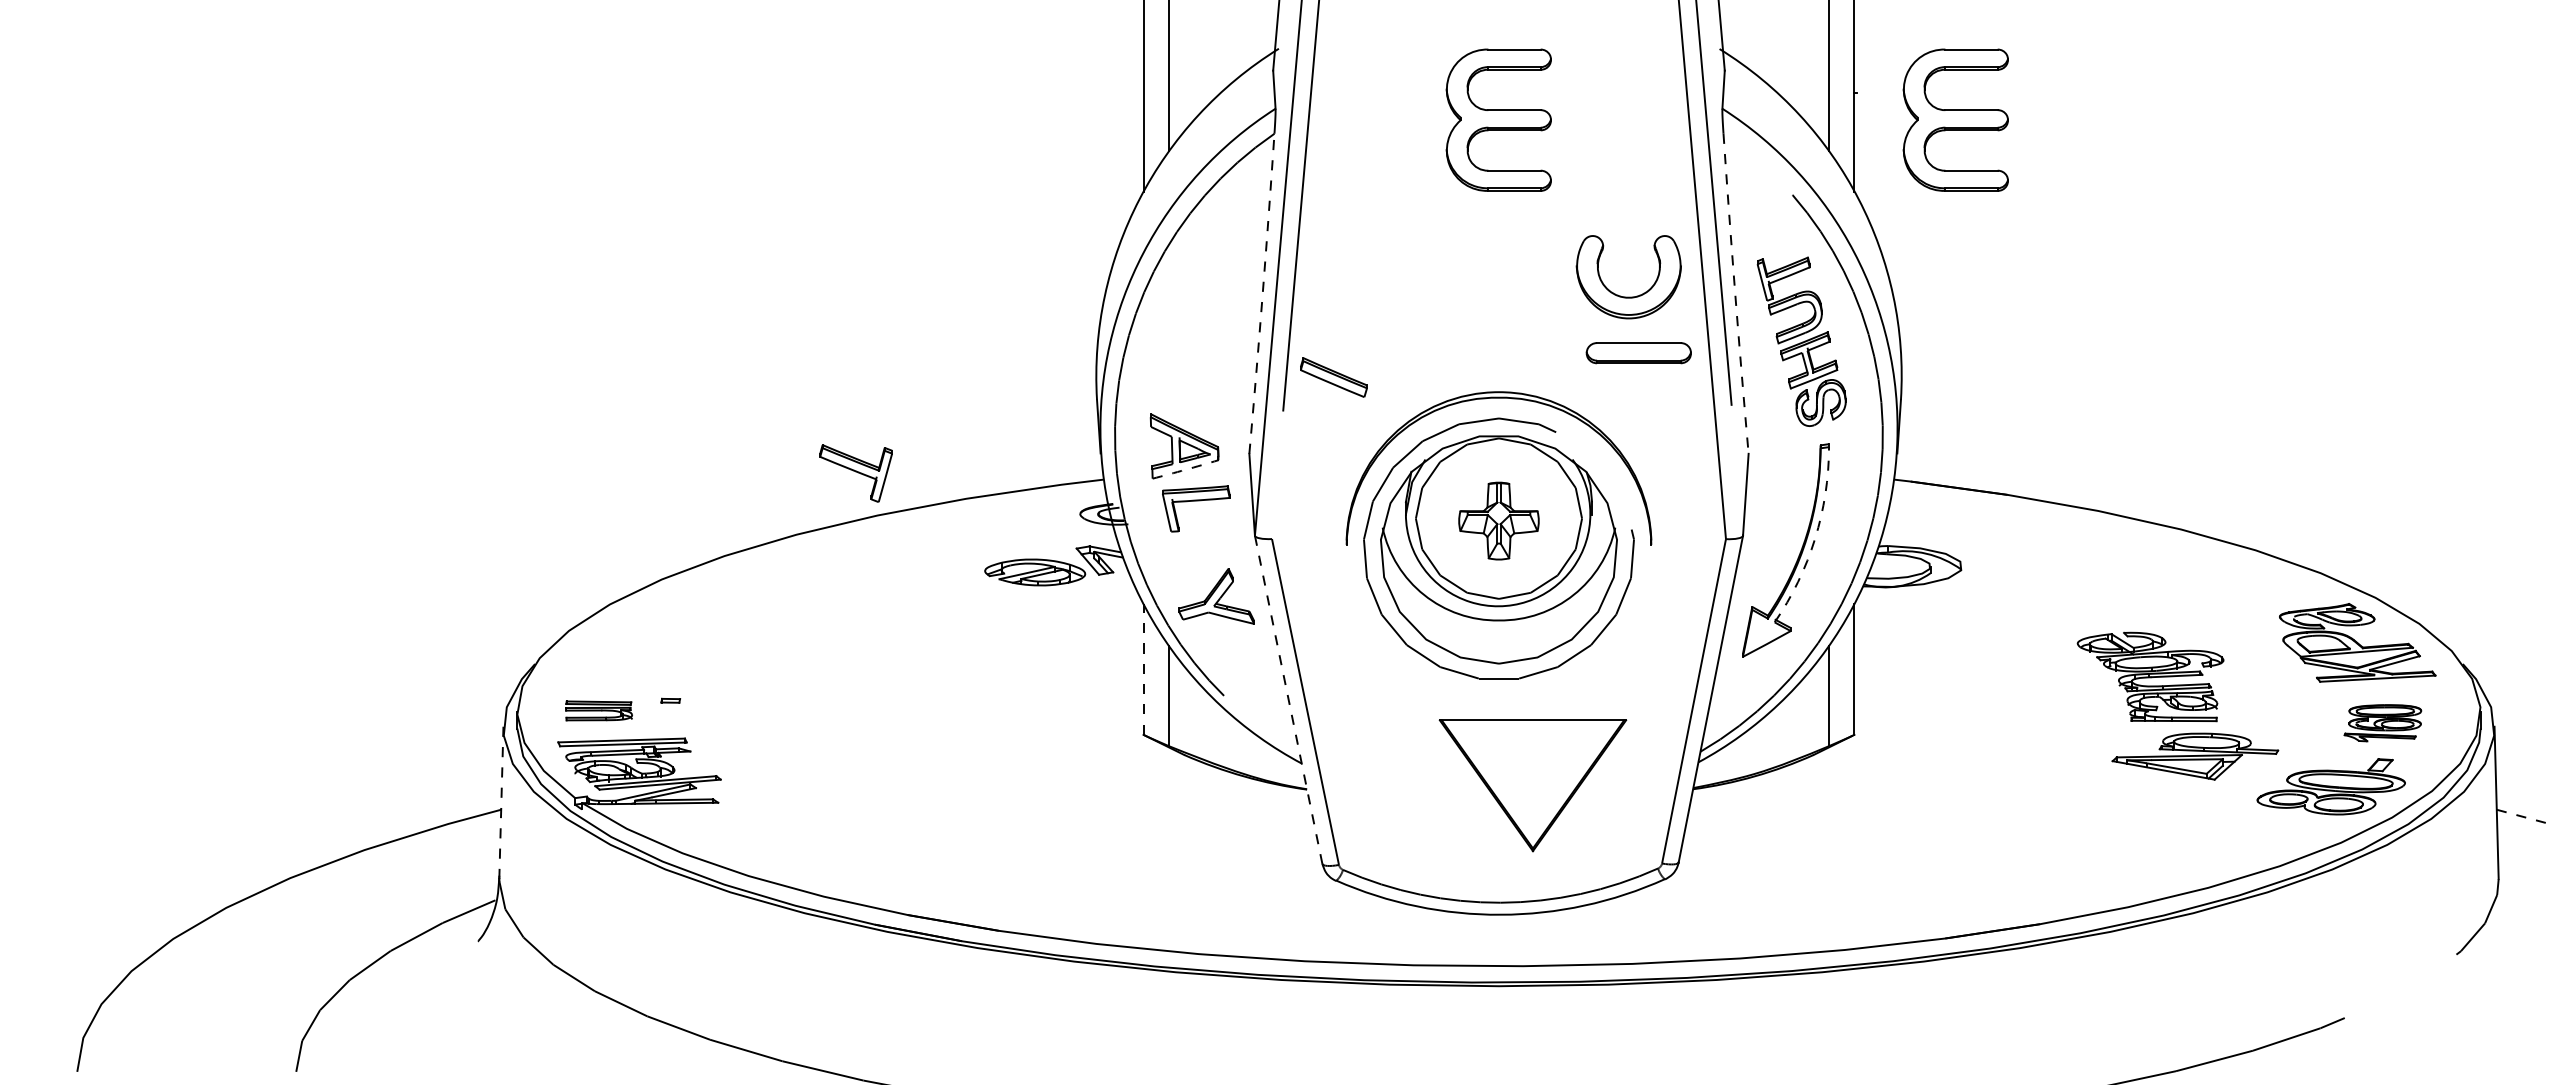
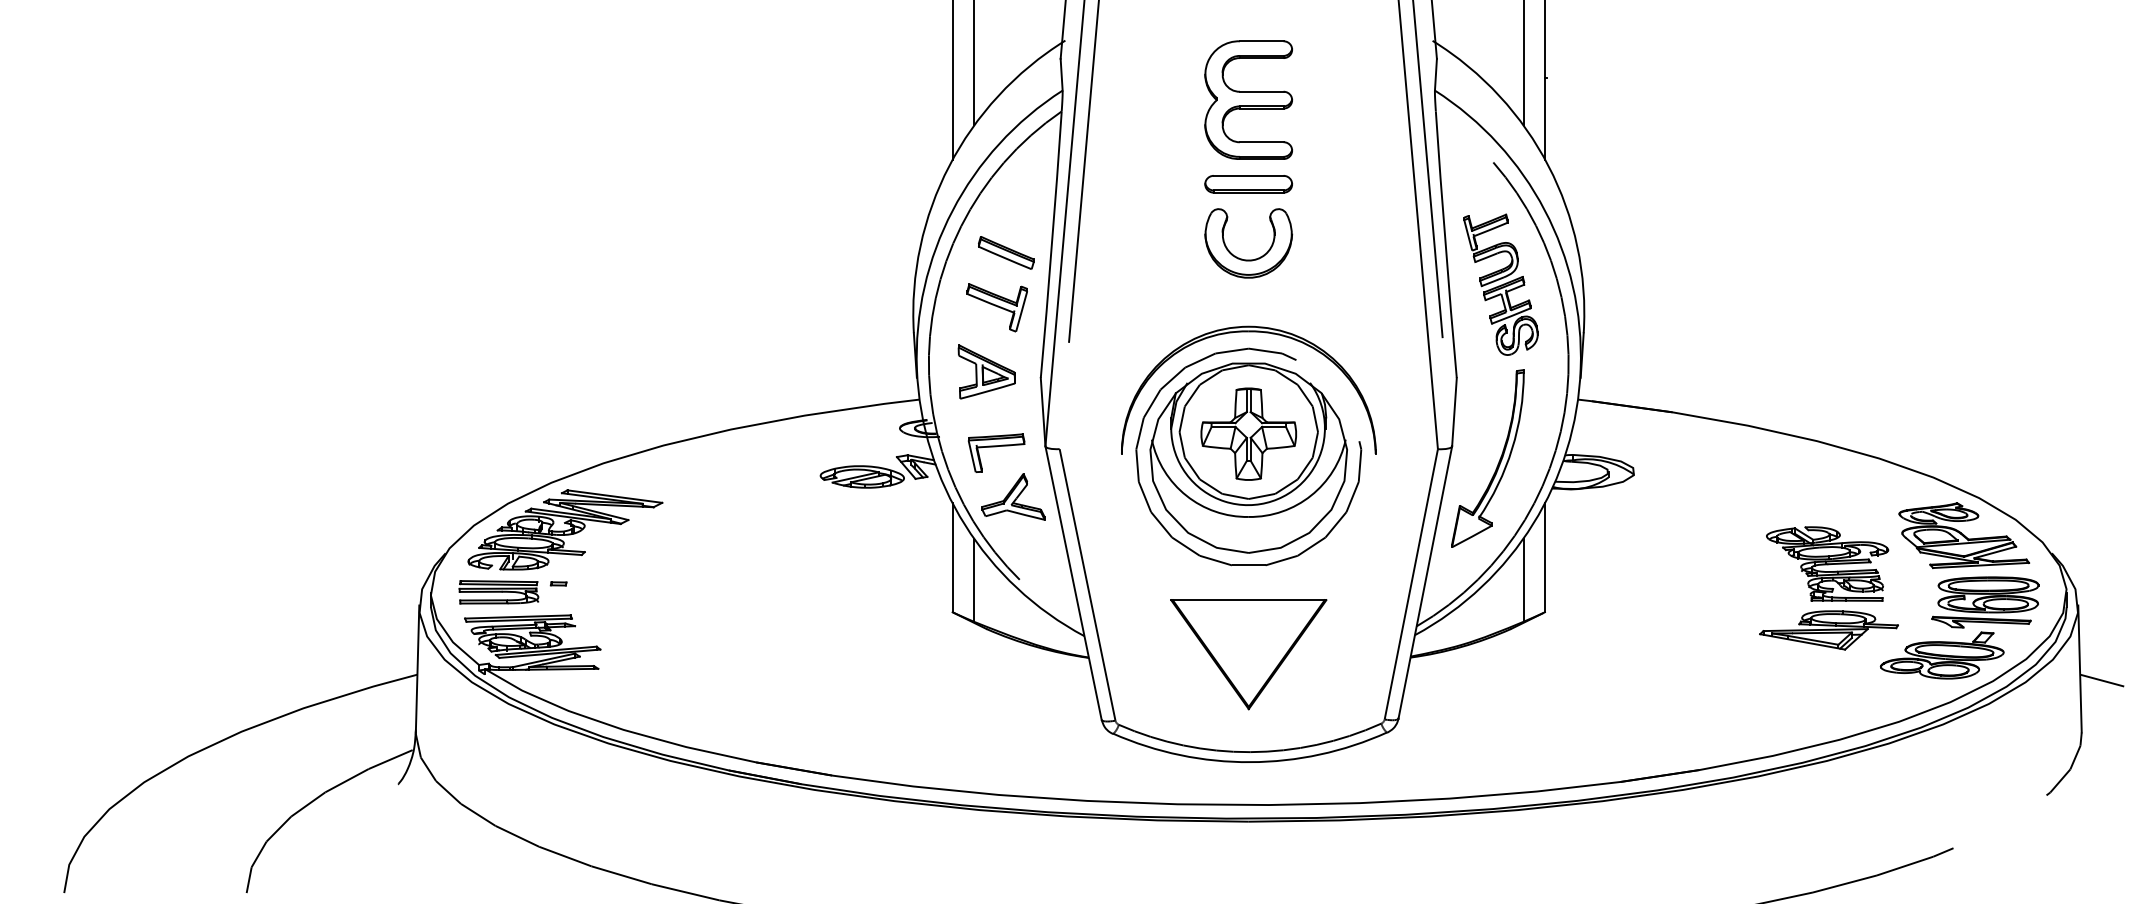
part: (1955, 119) -> (1629, 99), removed
arc: (1262, 293) -> (1051, 244), dashed -> solid
arc: (1735, 293) -> (1445, 244), dashed -> solid
part: (1628, 296) -> (1248, 259), moved
part: (1638, 353) -> (1248, 184), moved
part: (1333, 377) -> (1005, 252), moved
arc: (1185, 469) -> (987, 391), dashed -> solid
part: (855, 473) -> (996, 307), moved
part: (1196, 501) -> (996, 447), moved
part: (1498, 520) -> (1248, 433), size x1.43
arc: (1815, 538) -> (1512, 448), dashed -> solid
part: (678, 635) -> (565, 529), added
line: (1143, 668) -> (952, 556), dashed -> solid
part: (2150, 676) -> (1827, 563), moved
line: (1288, 699) -> (1073, 582), dashed -> solid
part: (598, 710) -> (498, 591), size x1.43
part: (2382, 723) -> (1984, 602), size x1.67
part: (1532, 785) -> (1248, 654), moved
line: (501, 803) -> (417, 669), dashed -> solid
line: (2523, 816) -> (2102, 680), dashed -> solid

